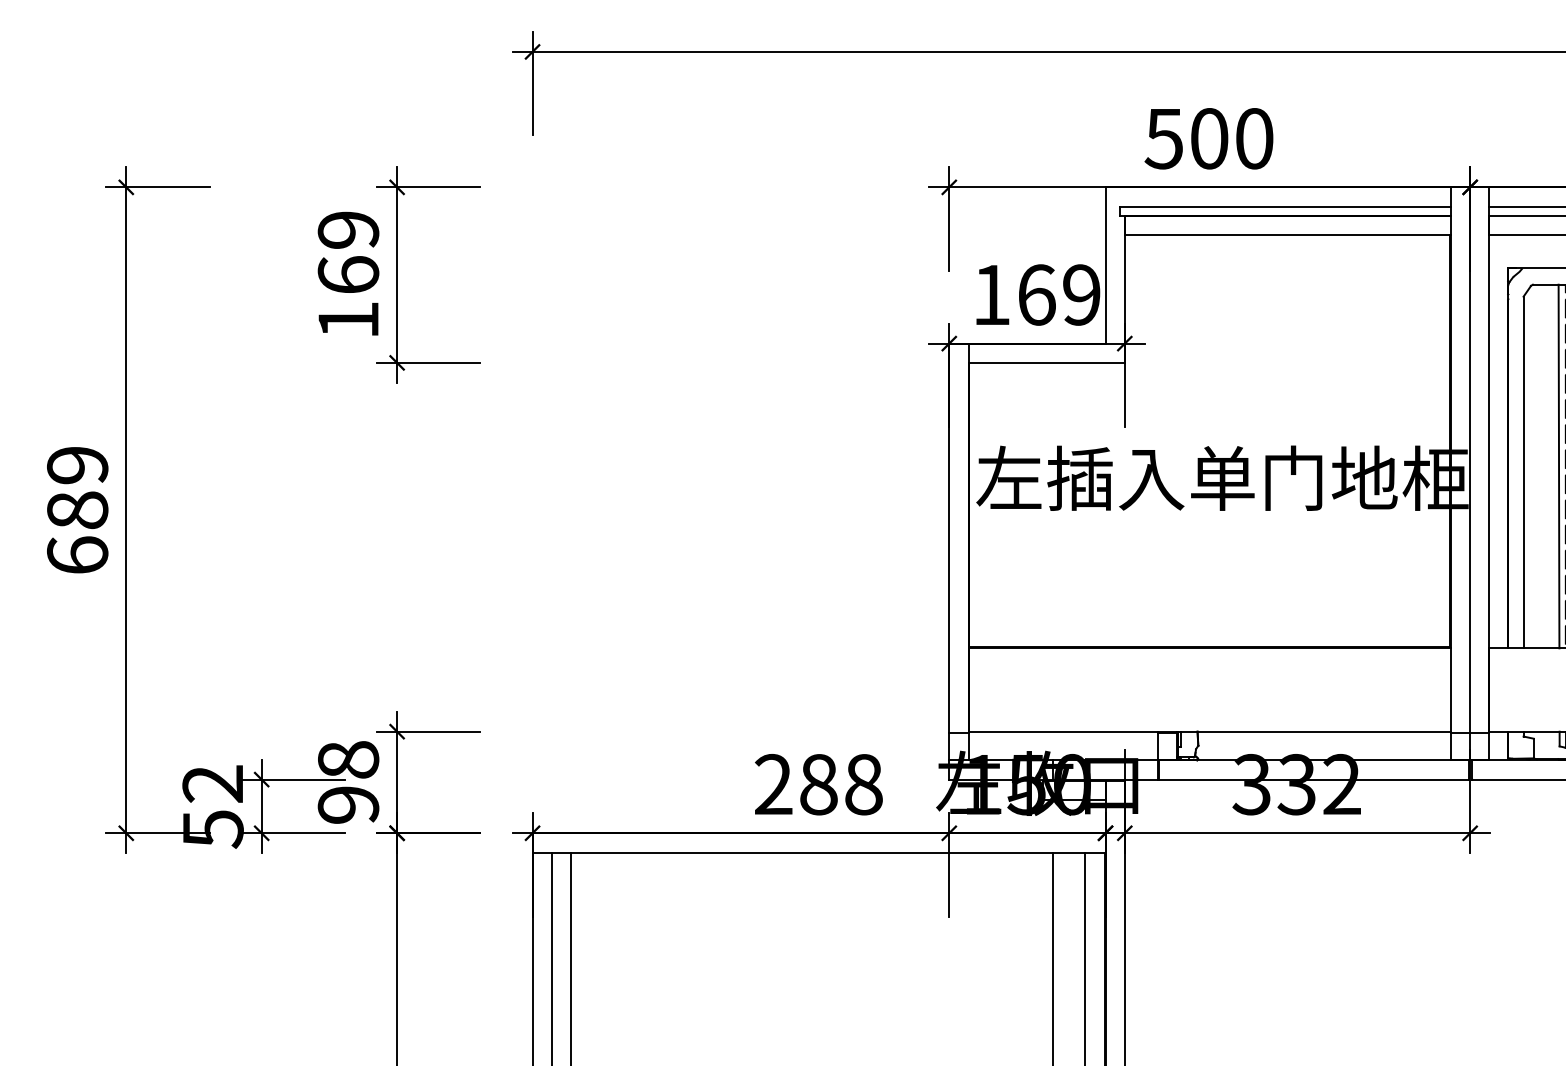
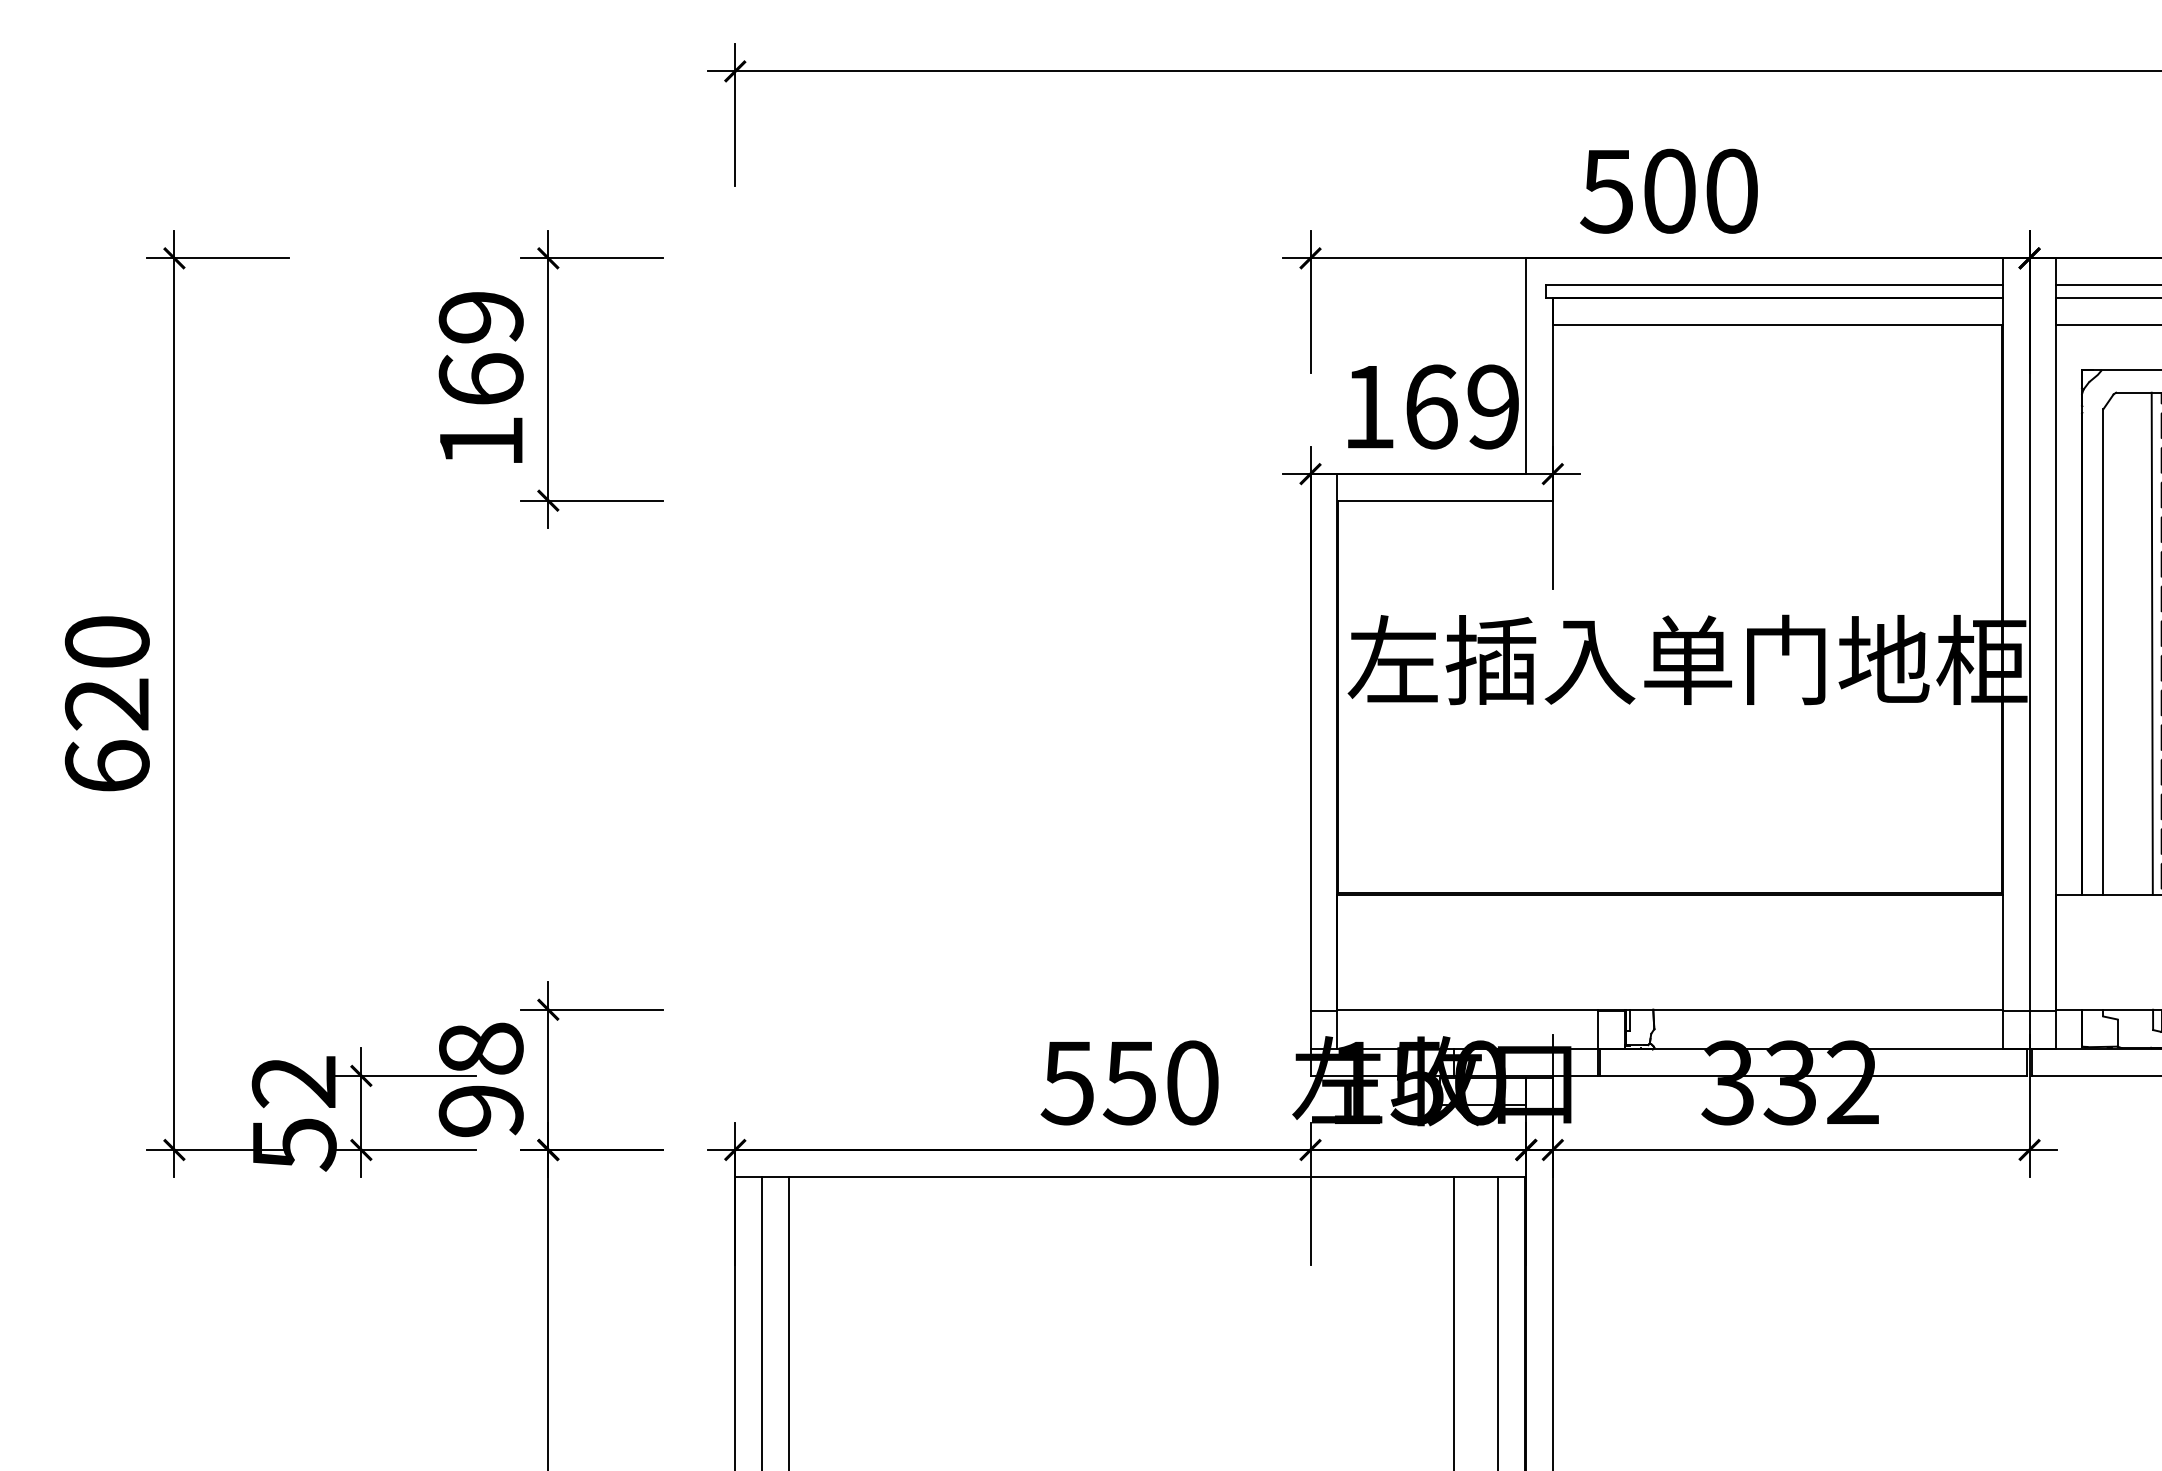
text: (77, 488) -> (106, 673), 689 -> 620
text: (818, 784) -> (1129, 1082), 288 -> 550

